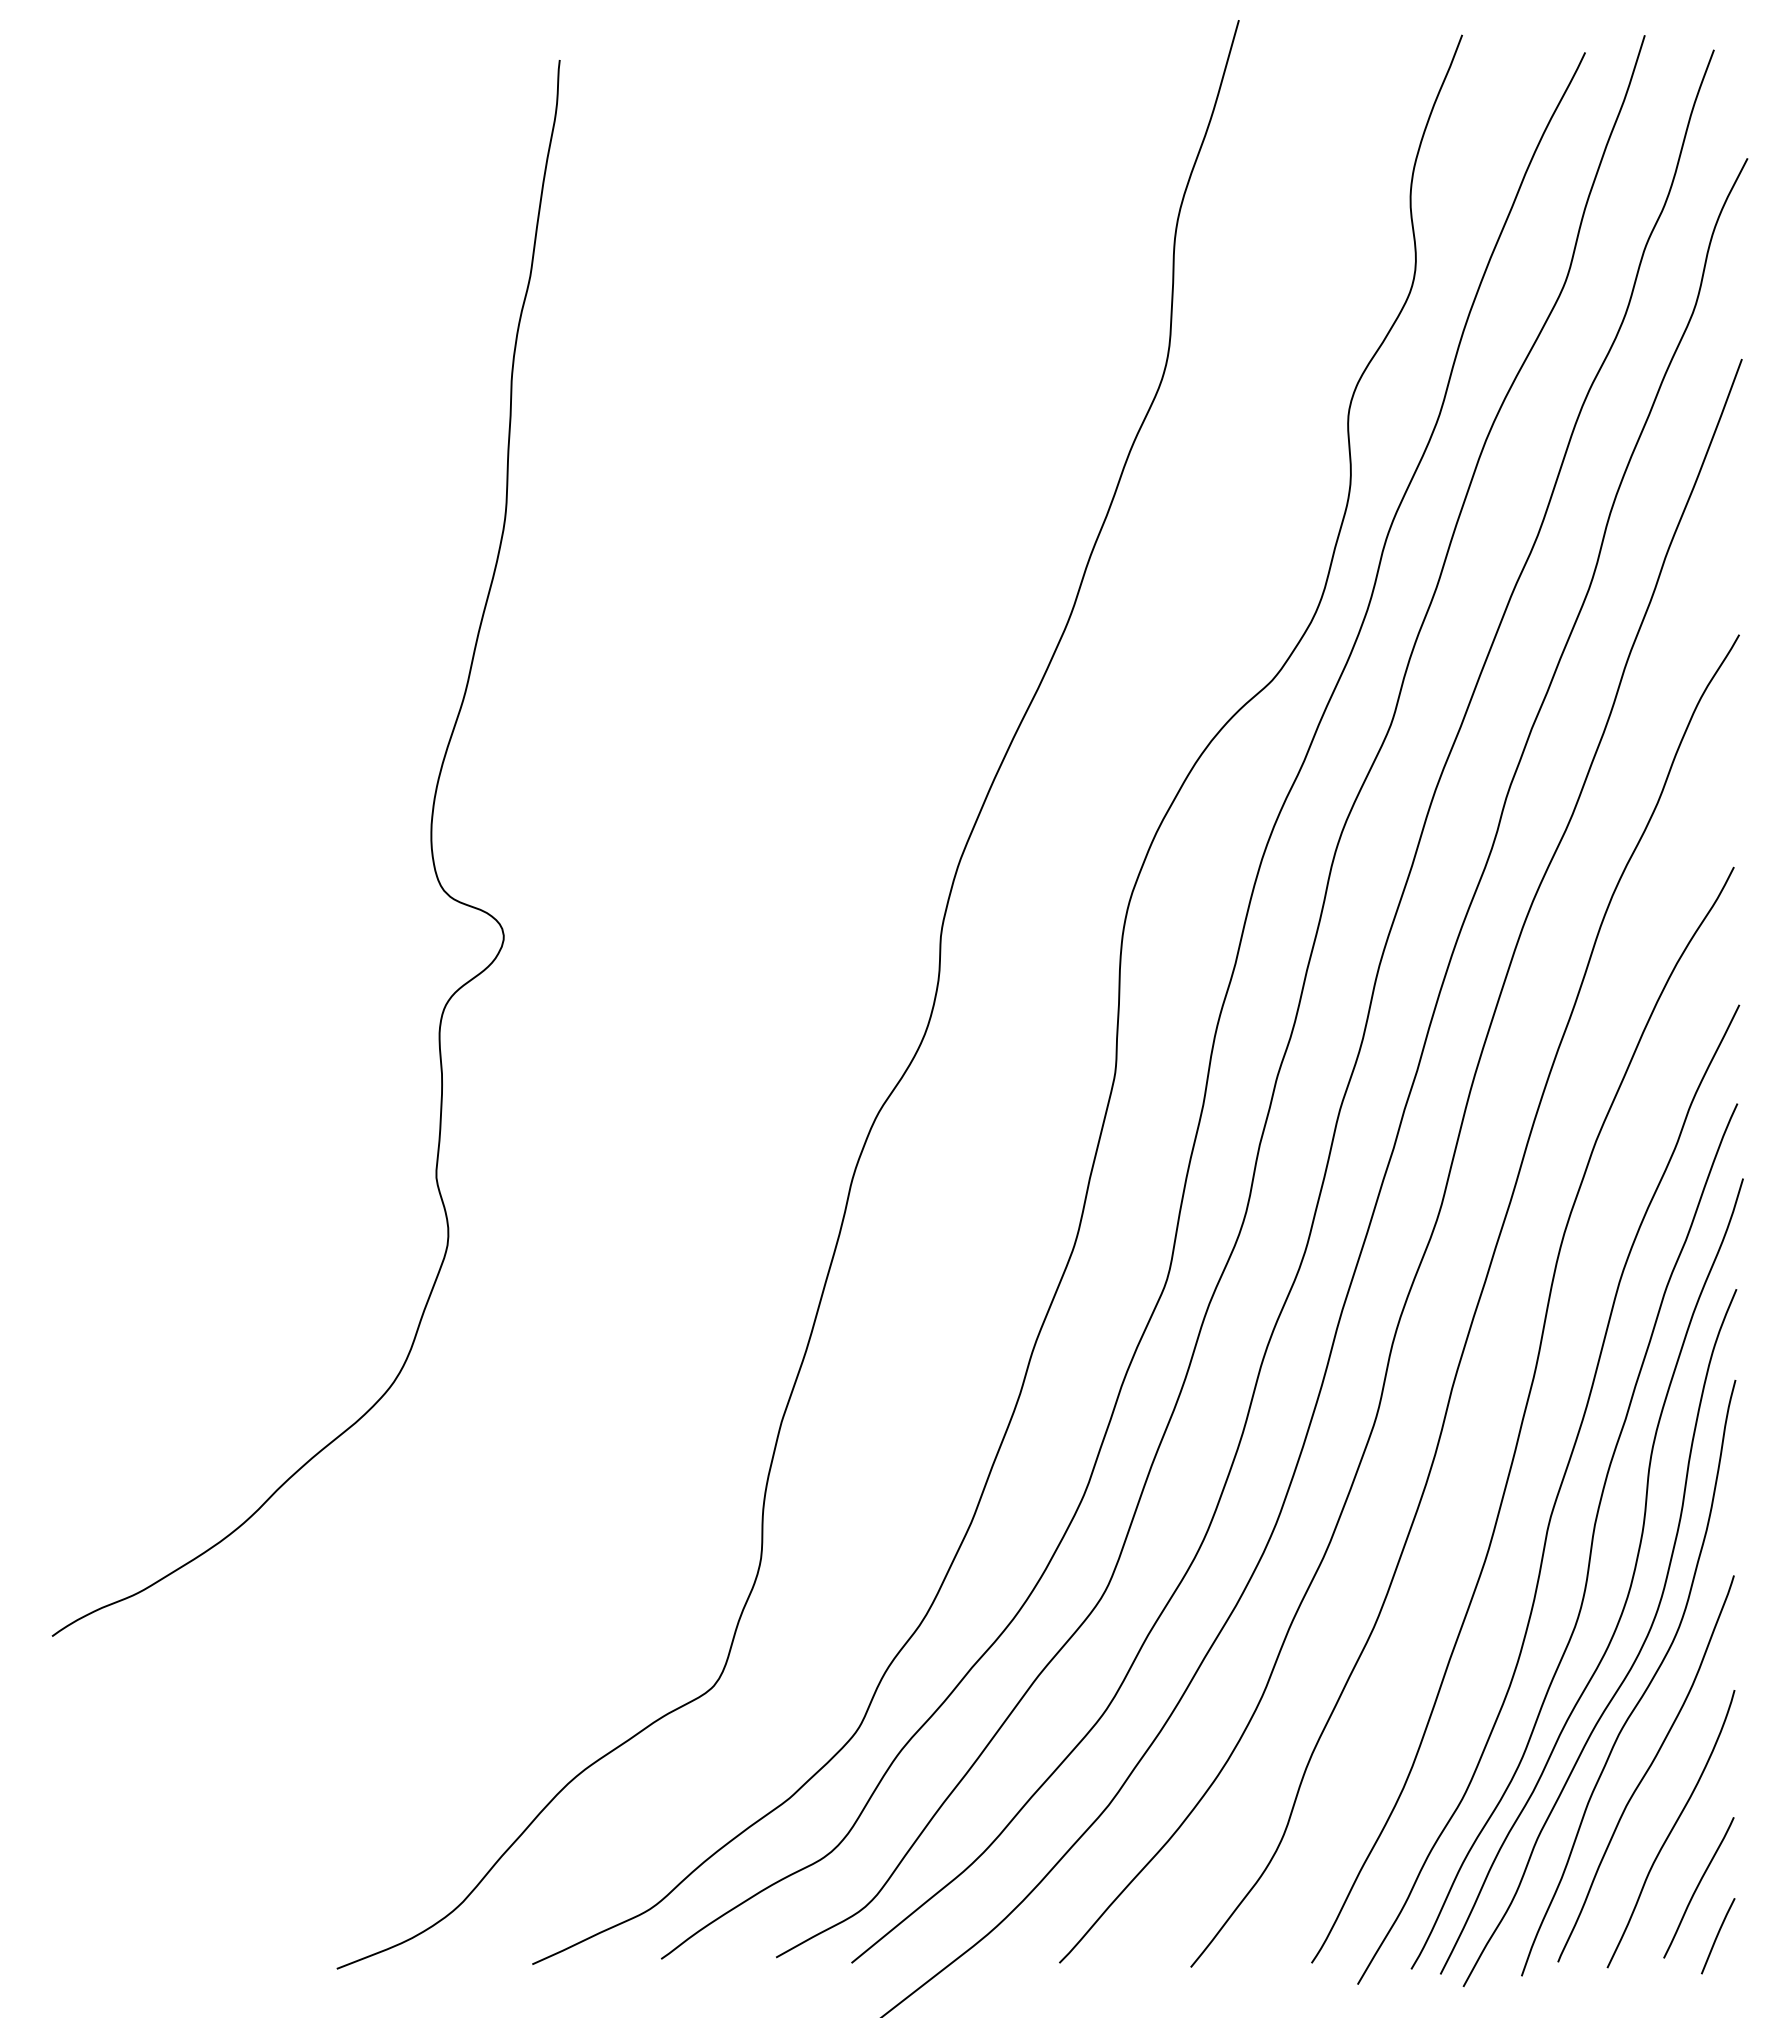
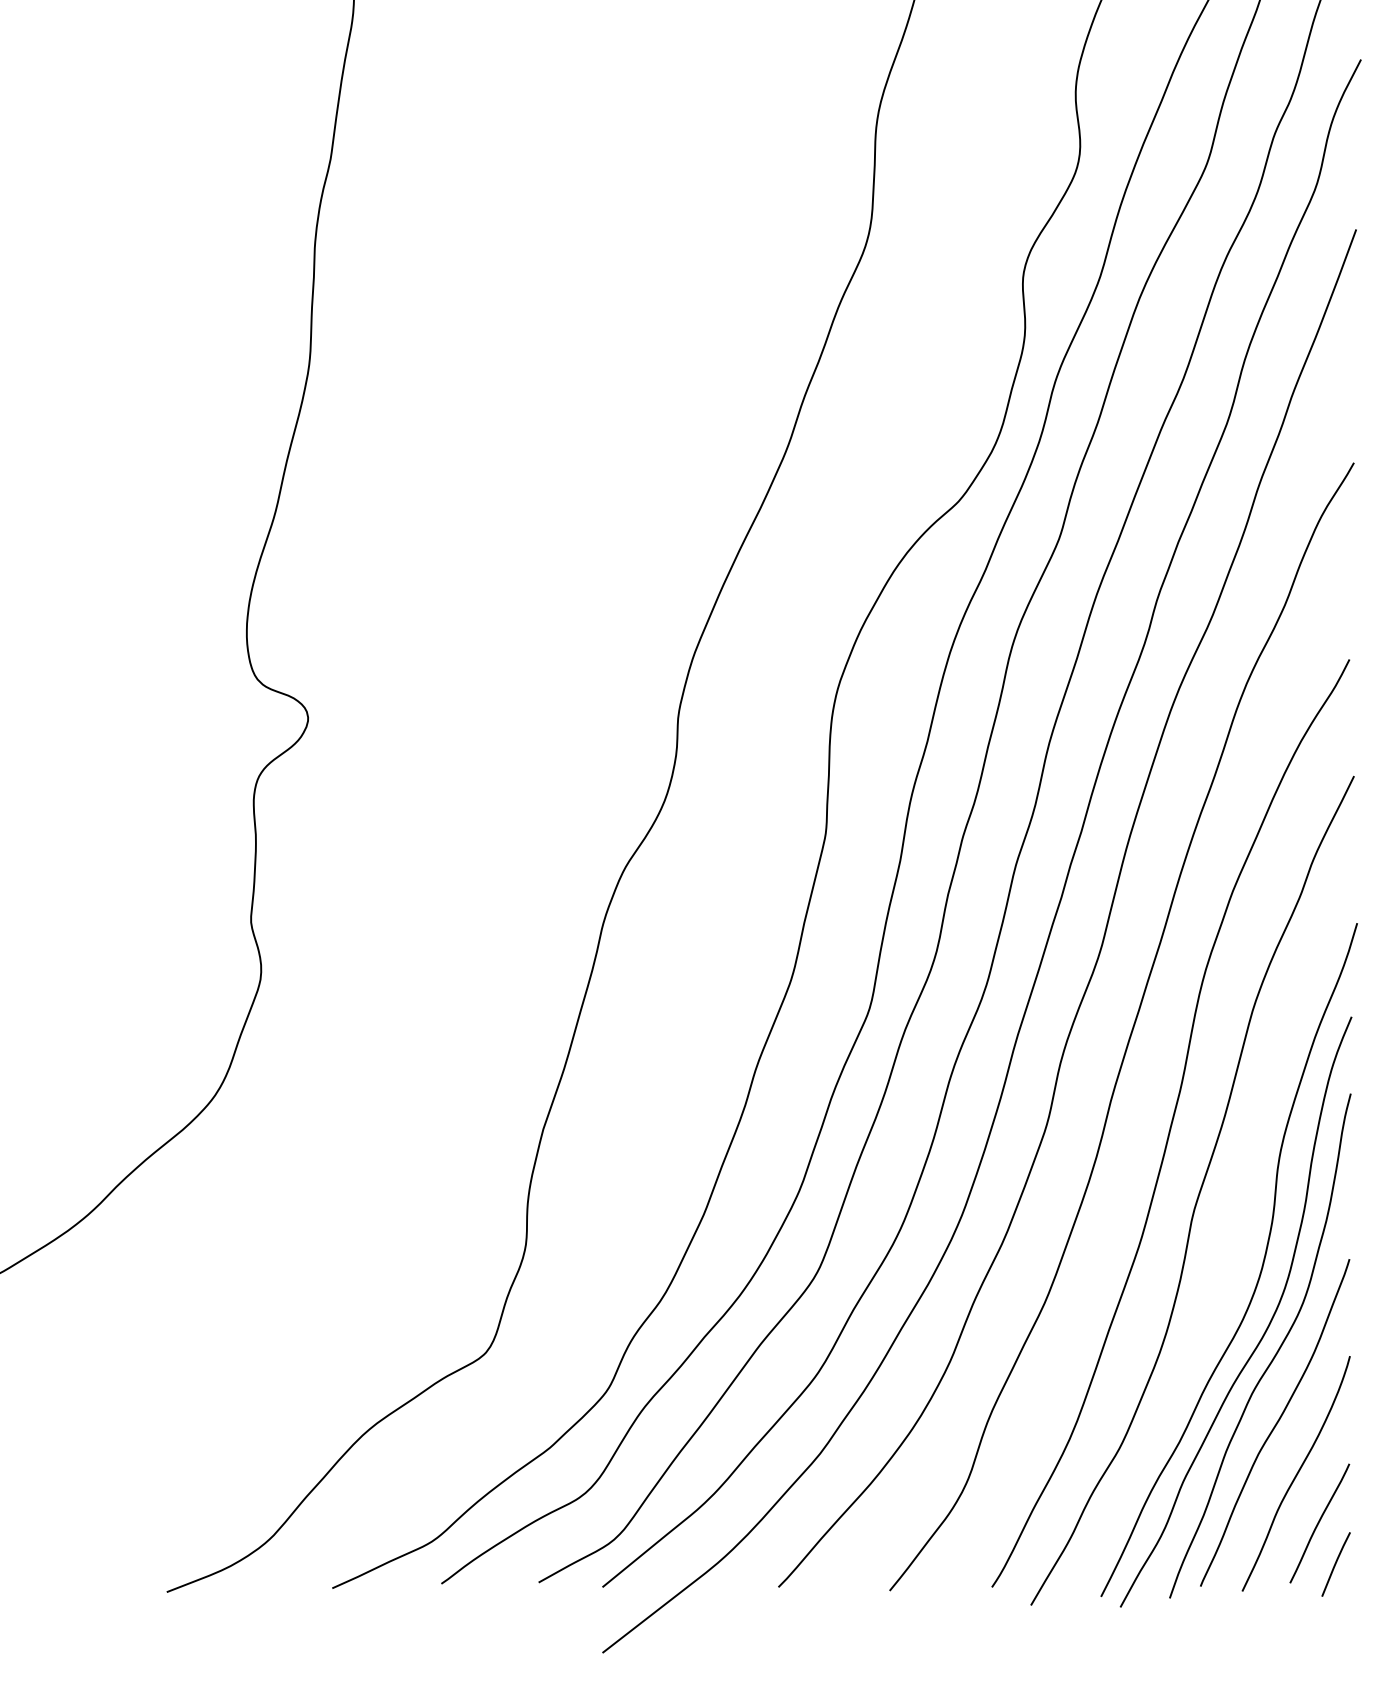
curve: (1591, 1538) -> (1228, 1227), removed

